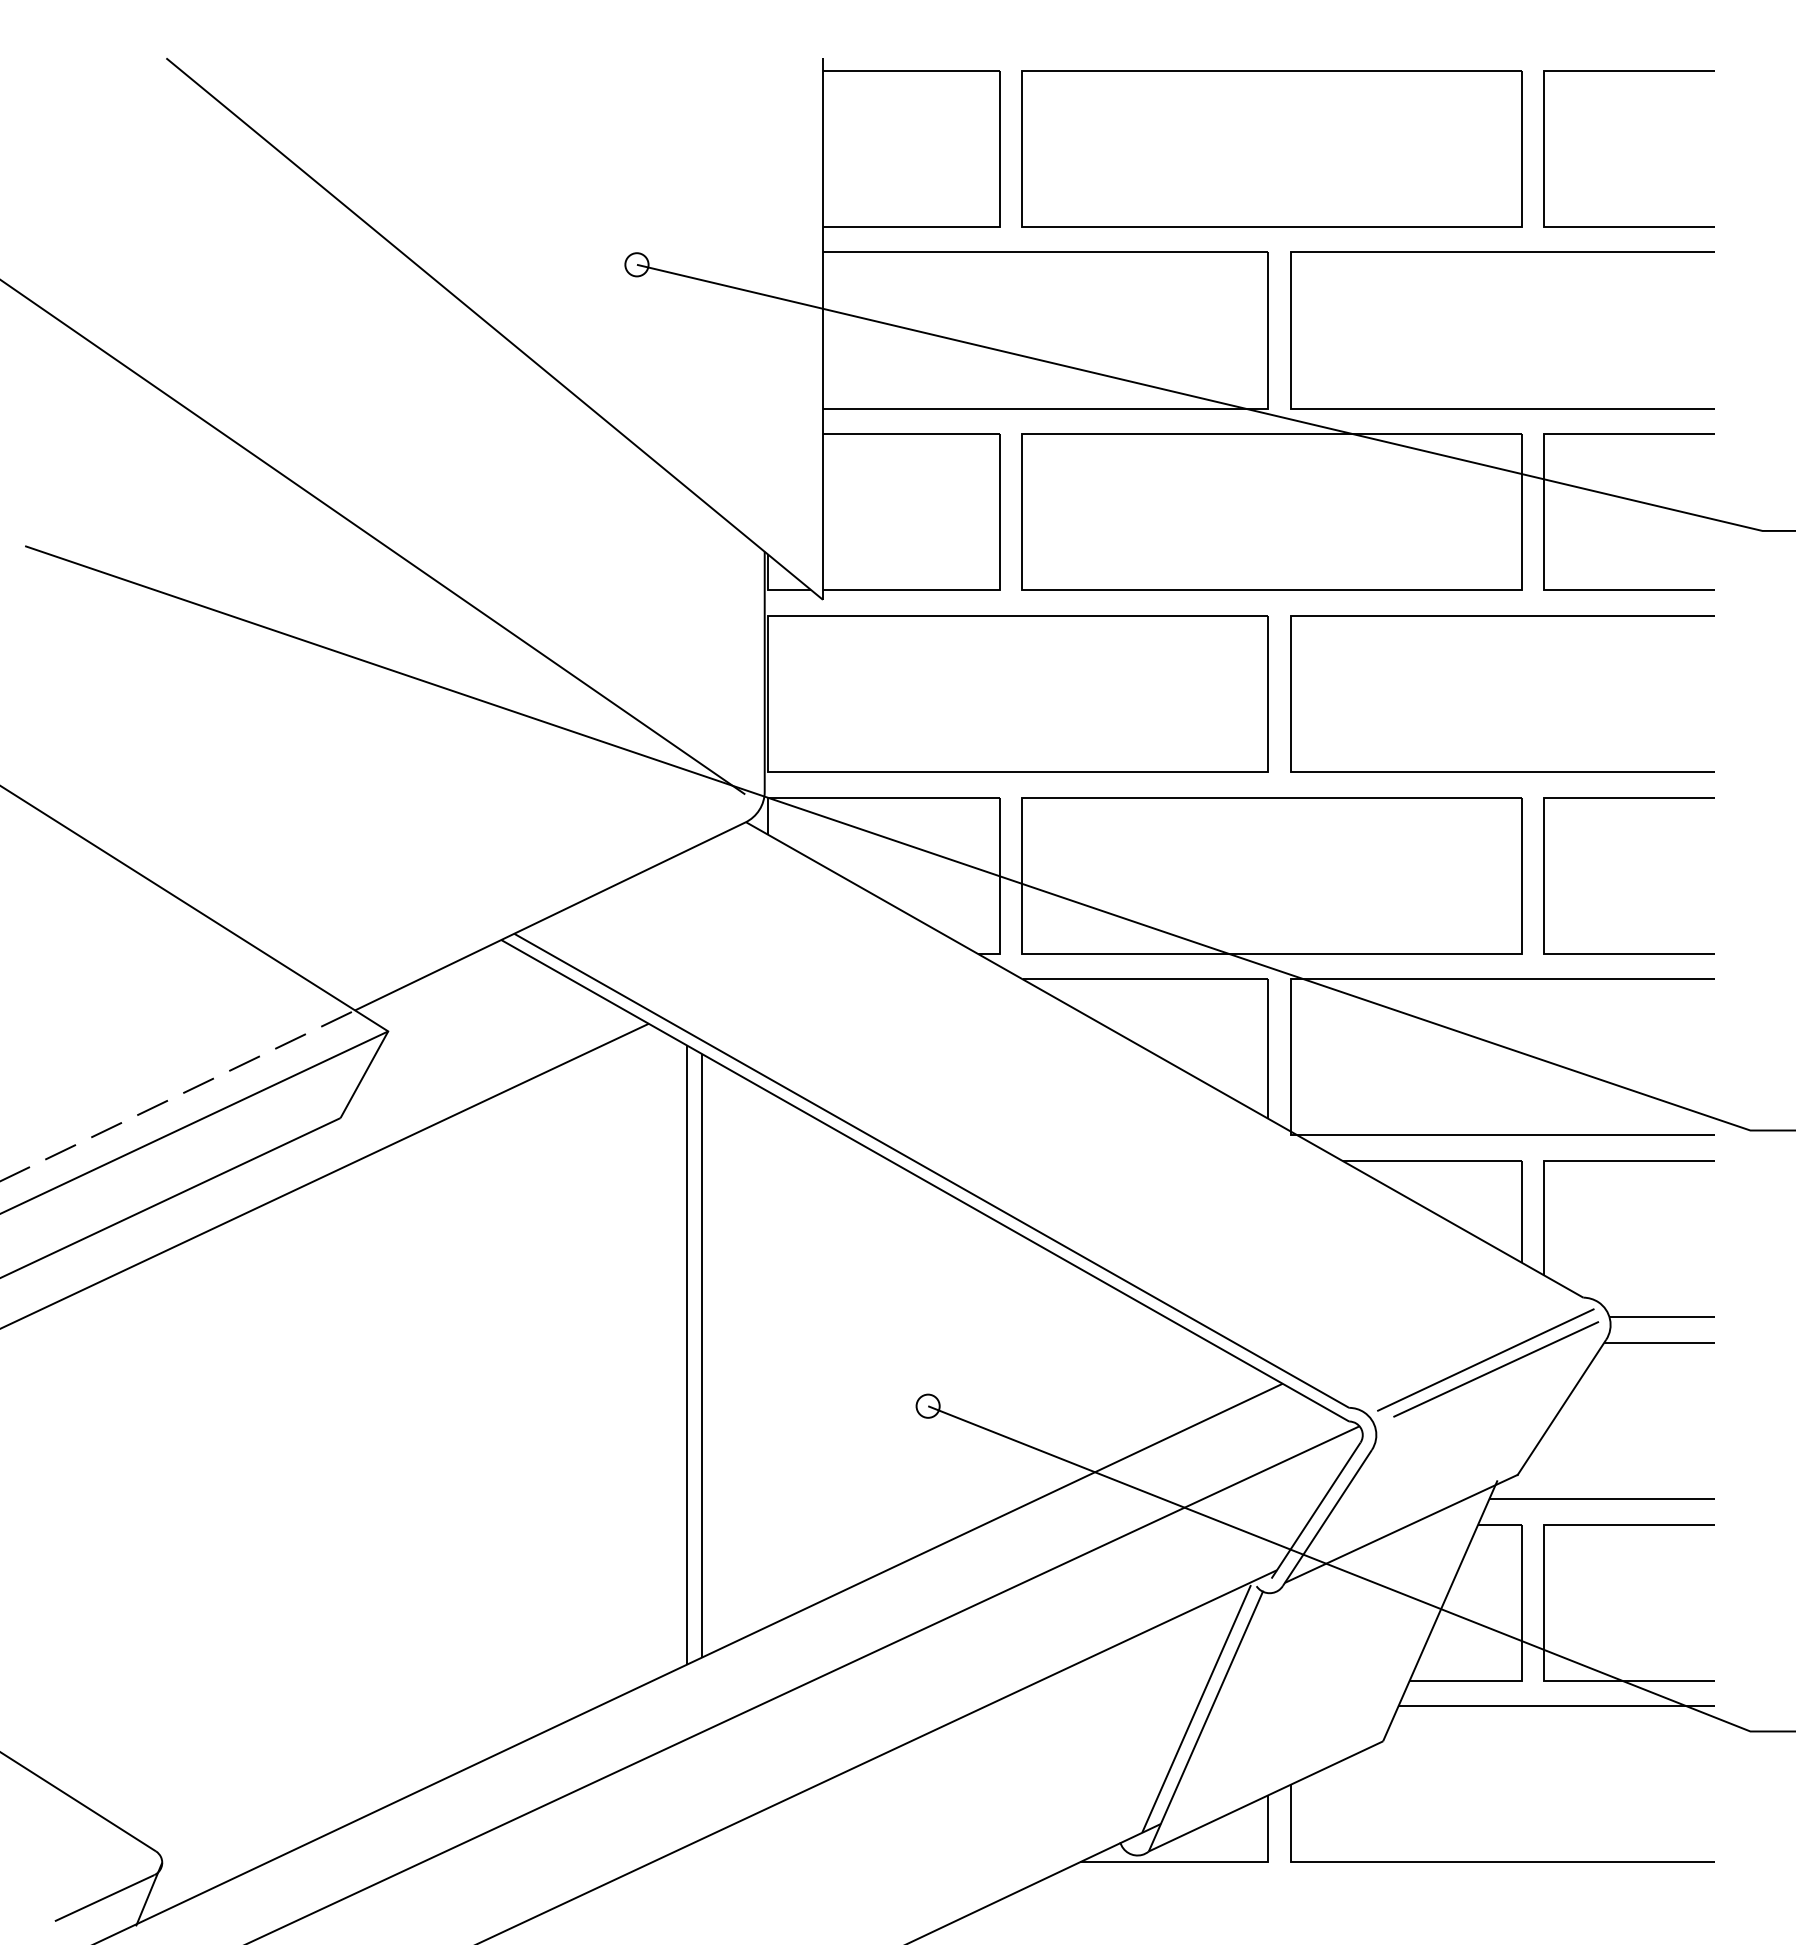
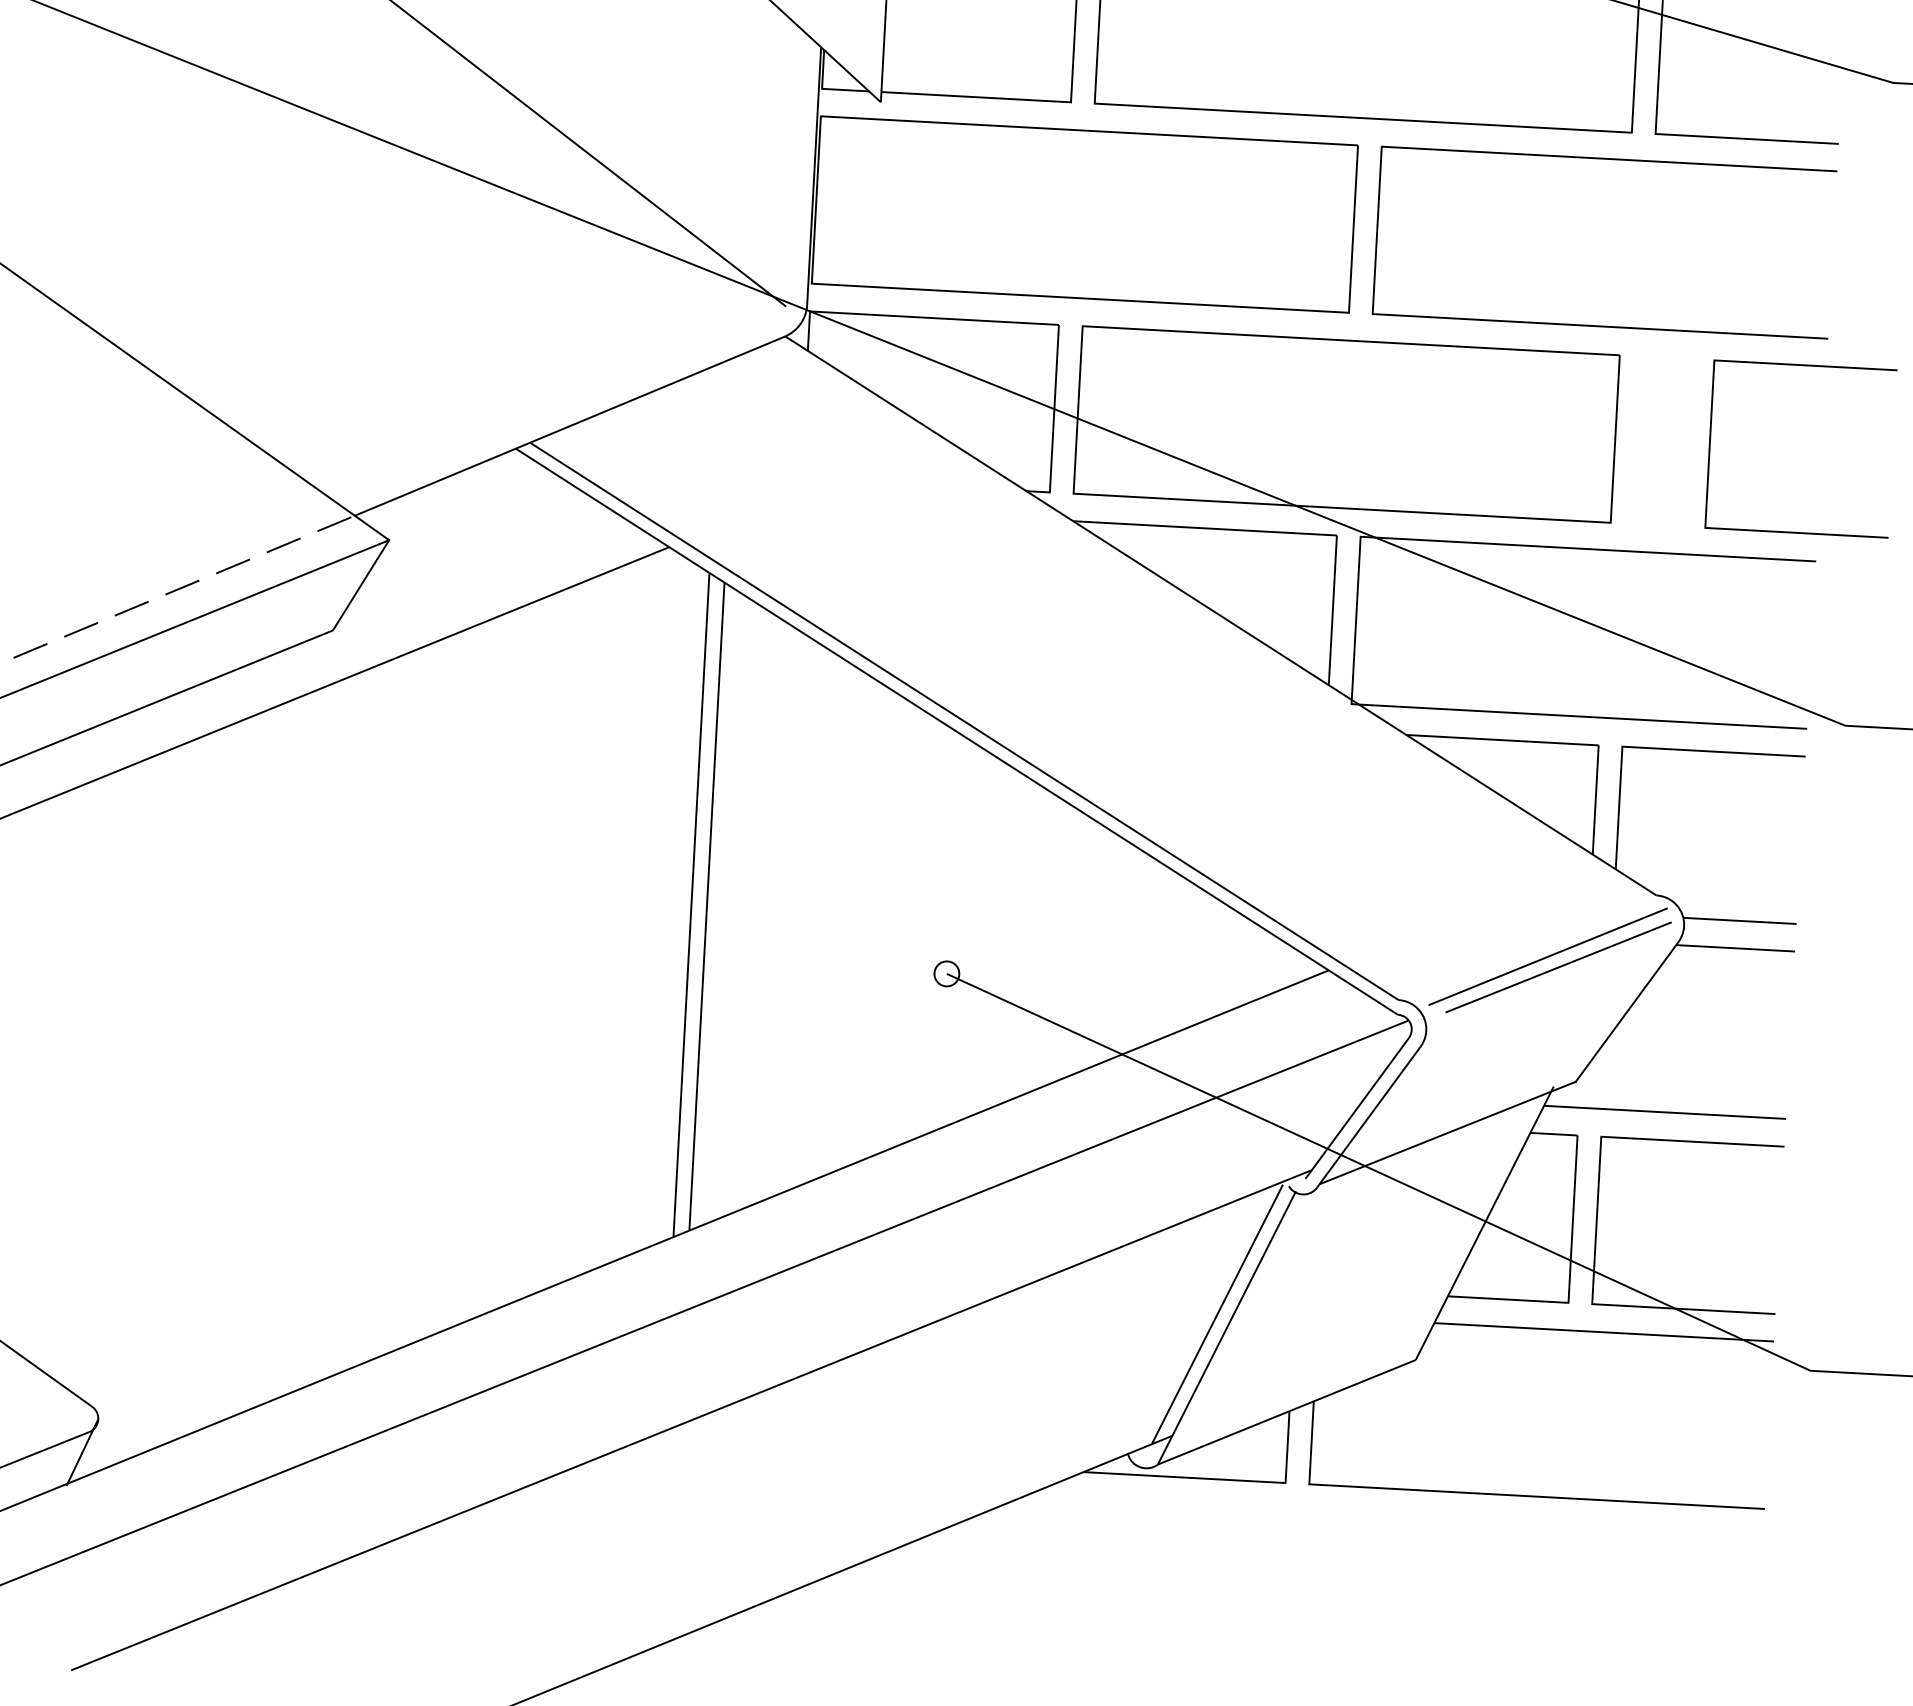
part: (1628, 798) -> (1804, 366), moved

